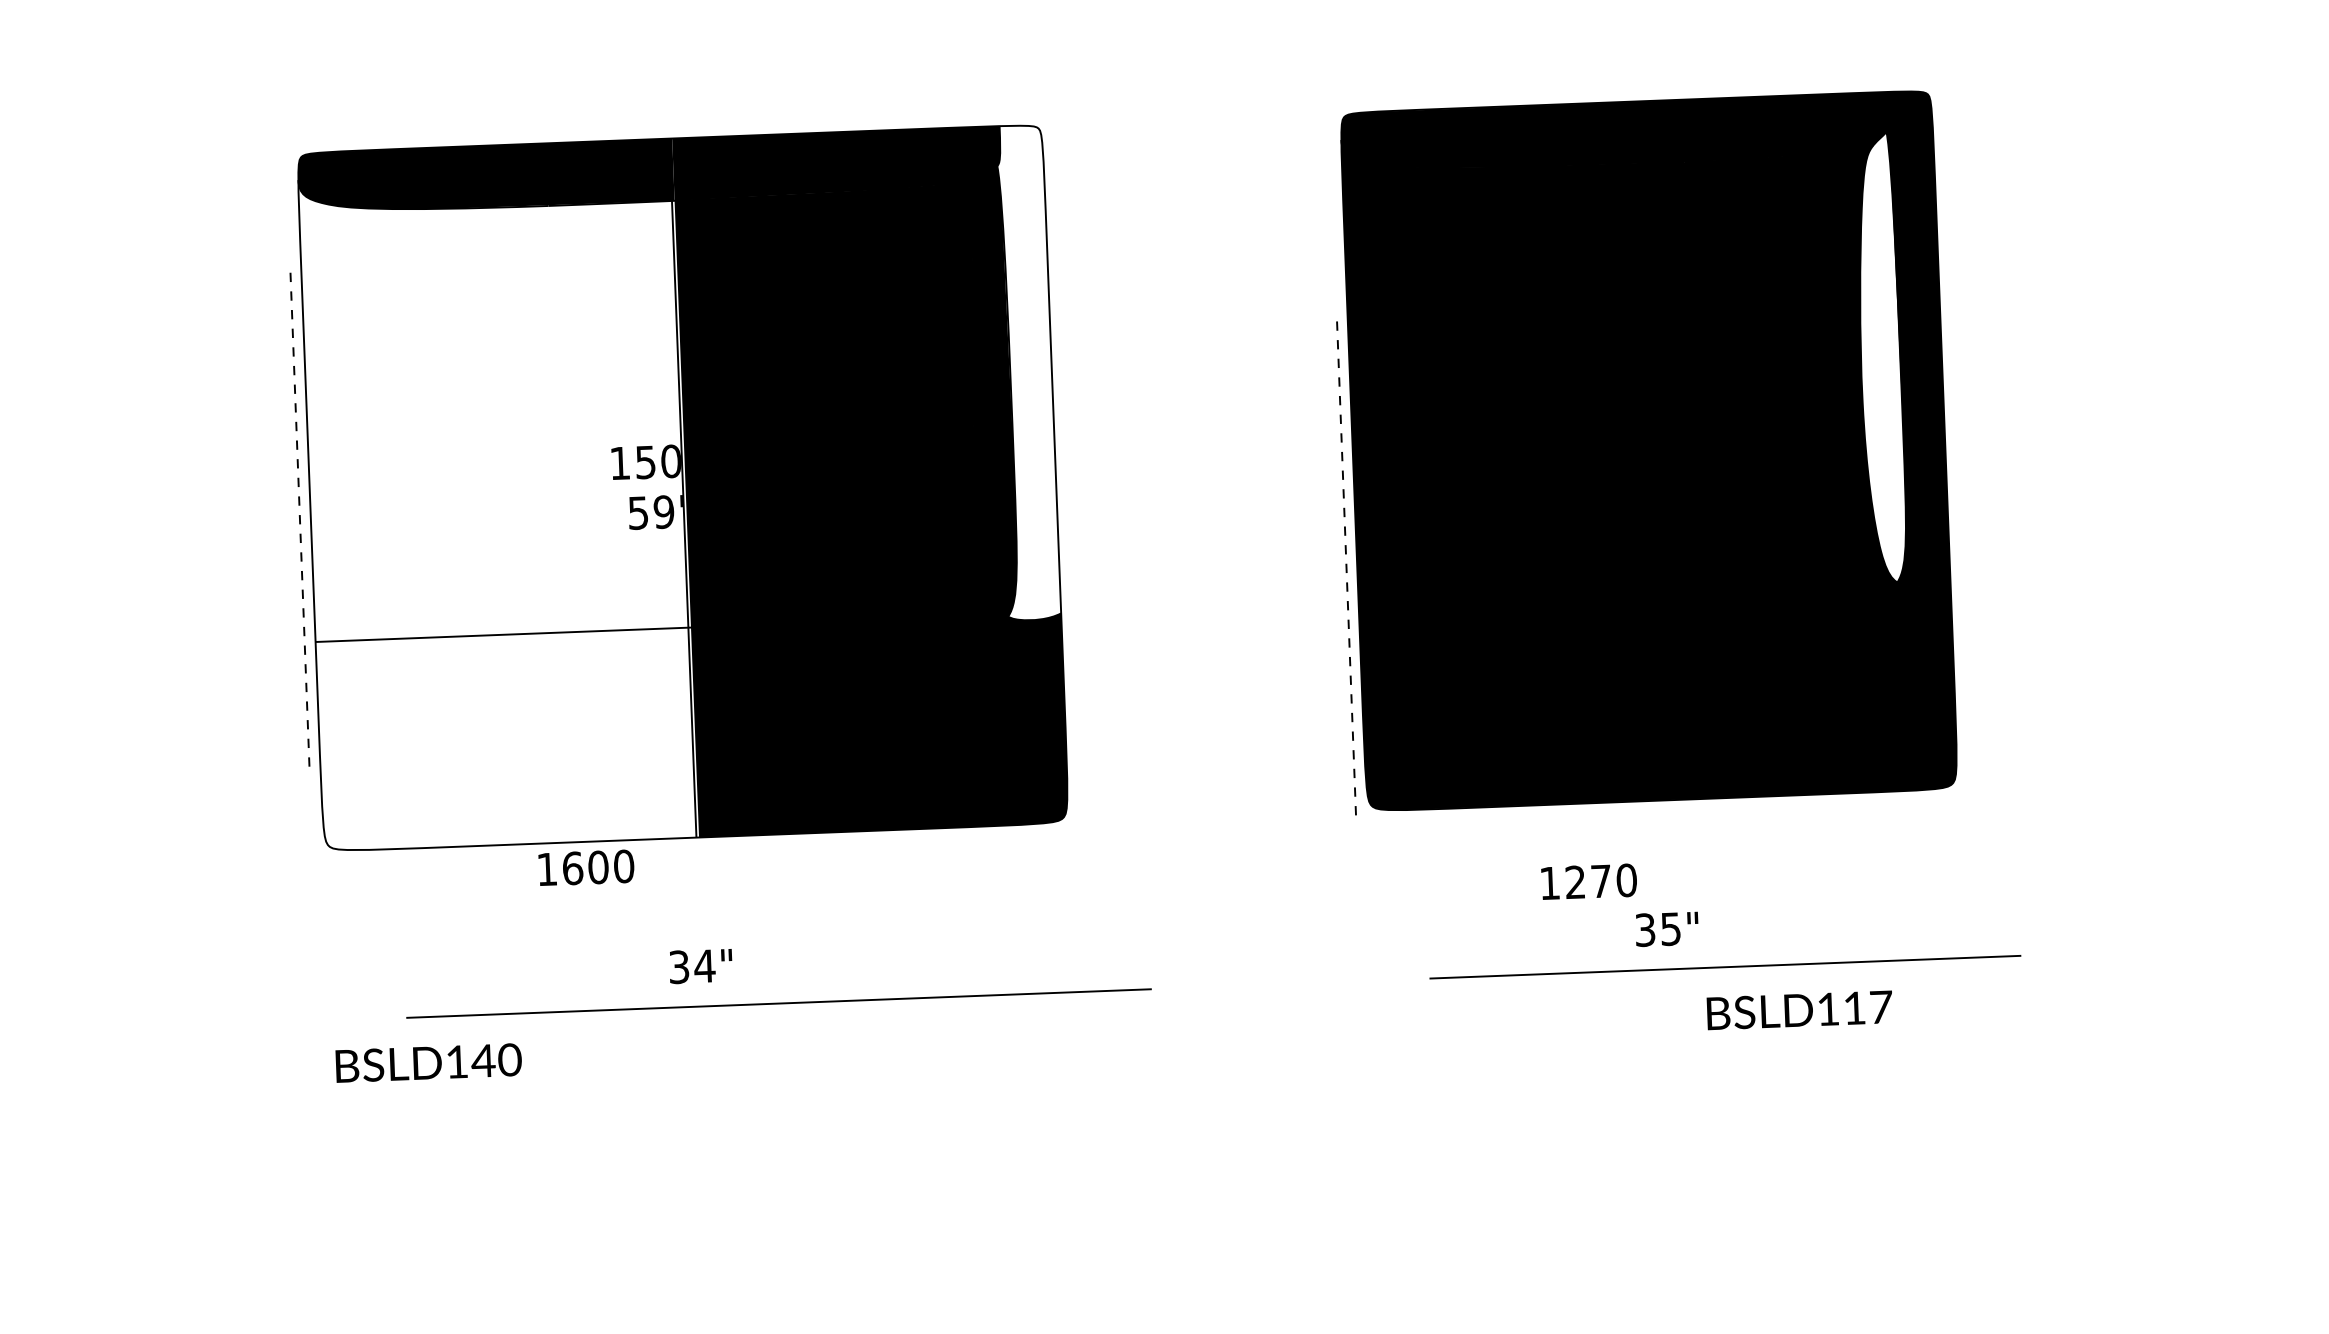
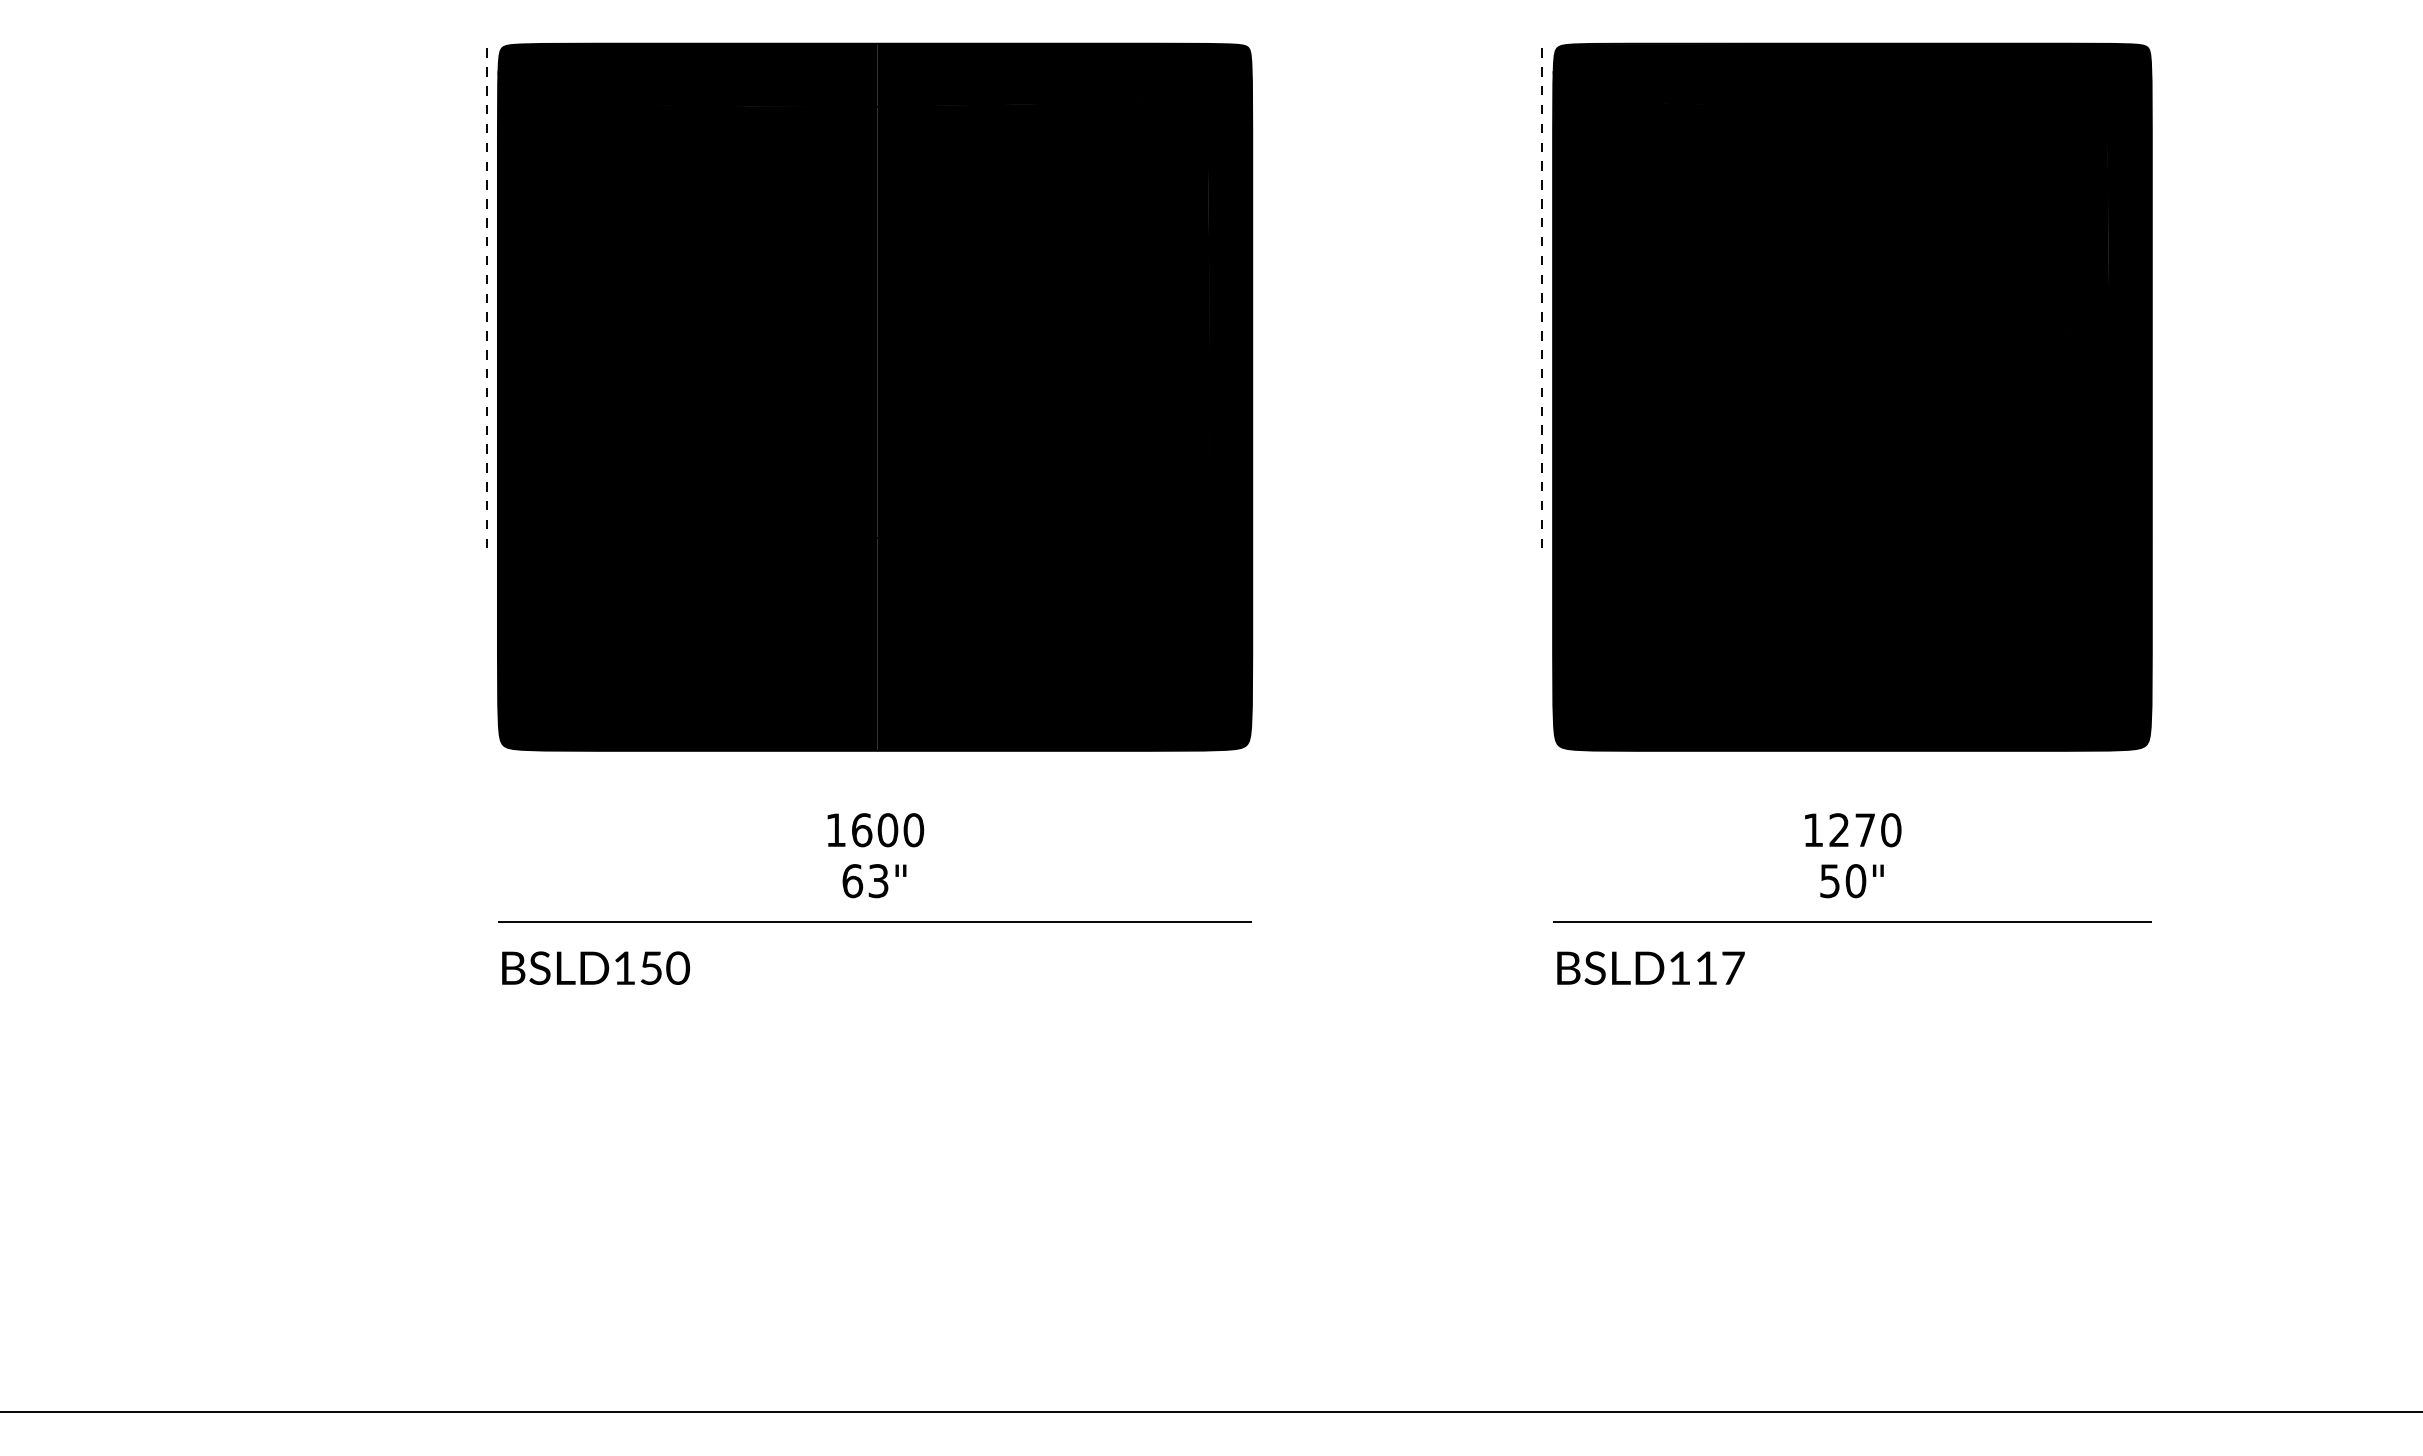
fill: (1880, 357) -> (2089, 311), added
fill: (1025, 372) -> (1225, 293), added
fill: (498, 508) -> (687, 410), added
line: (299, 518) -> (486, 297), moved
line: (1345, 567) -> (1541, 297), moved
text: (586, 868) -> (875, 830), moved
text: (1589, 882) -> (1853, 830), moved
text: (1658, 929) -> (1843, 881), 35" -> 50"
line: (1725, 966) -> (1852, 921), moved
text: (691, 967) -> (865, 881), 34" -> 63"
line: (778, 1003) -> (874, 921), moved
text: (1799, 1009) -> (1650, 967), moved
text: (482, 1060) -> (650, 967), BSLD140 -> BSLD150

